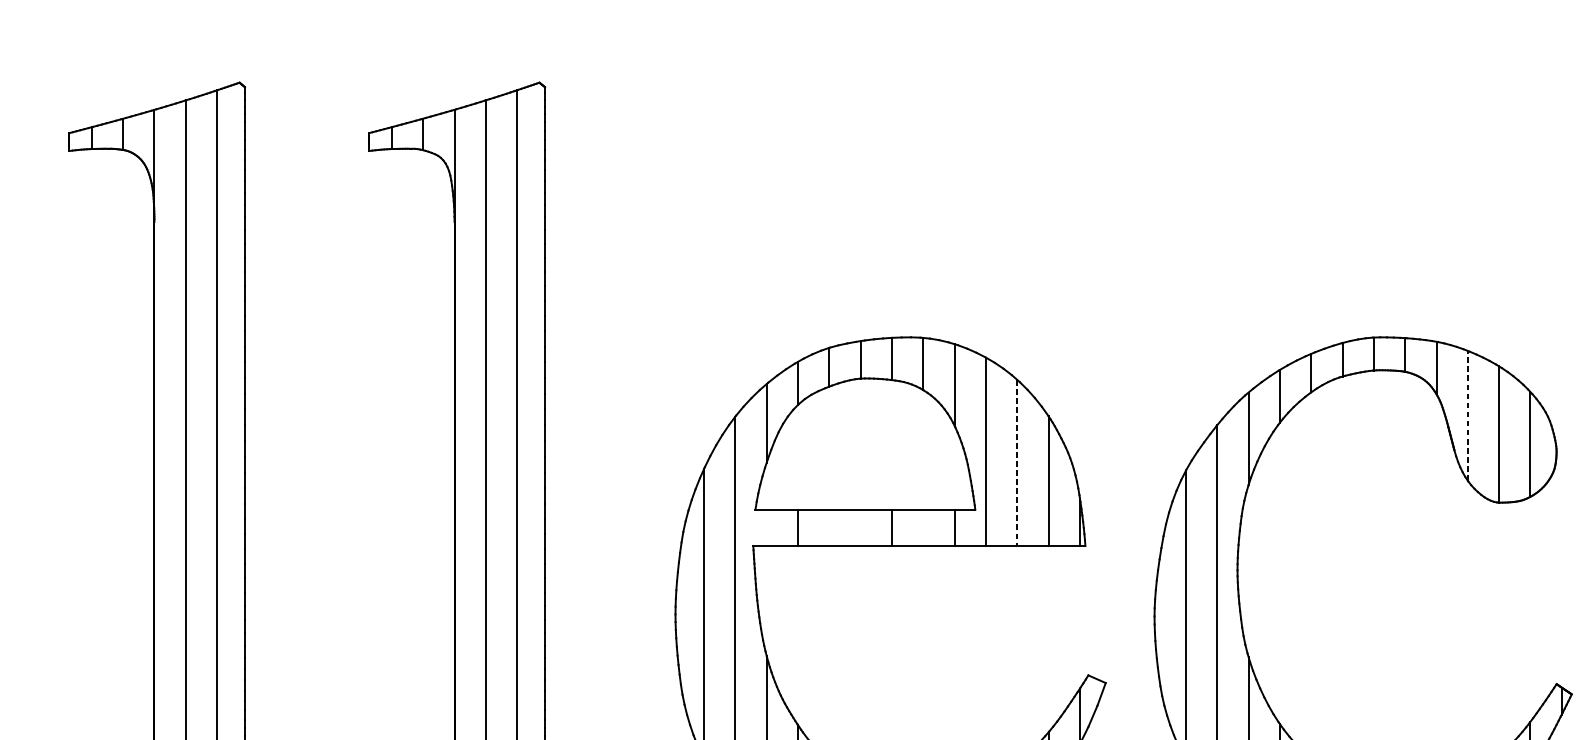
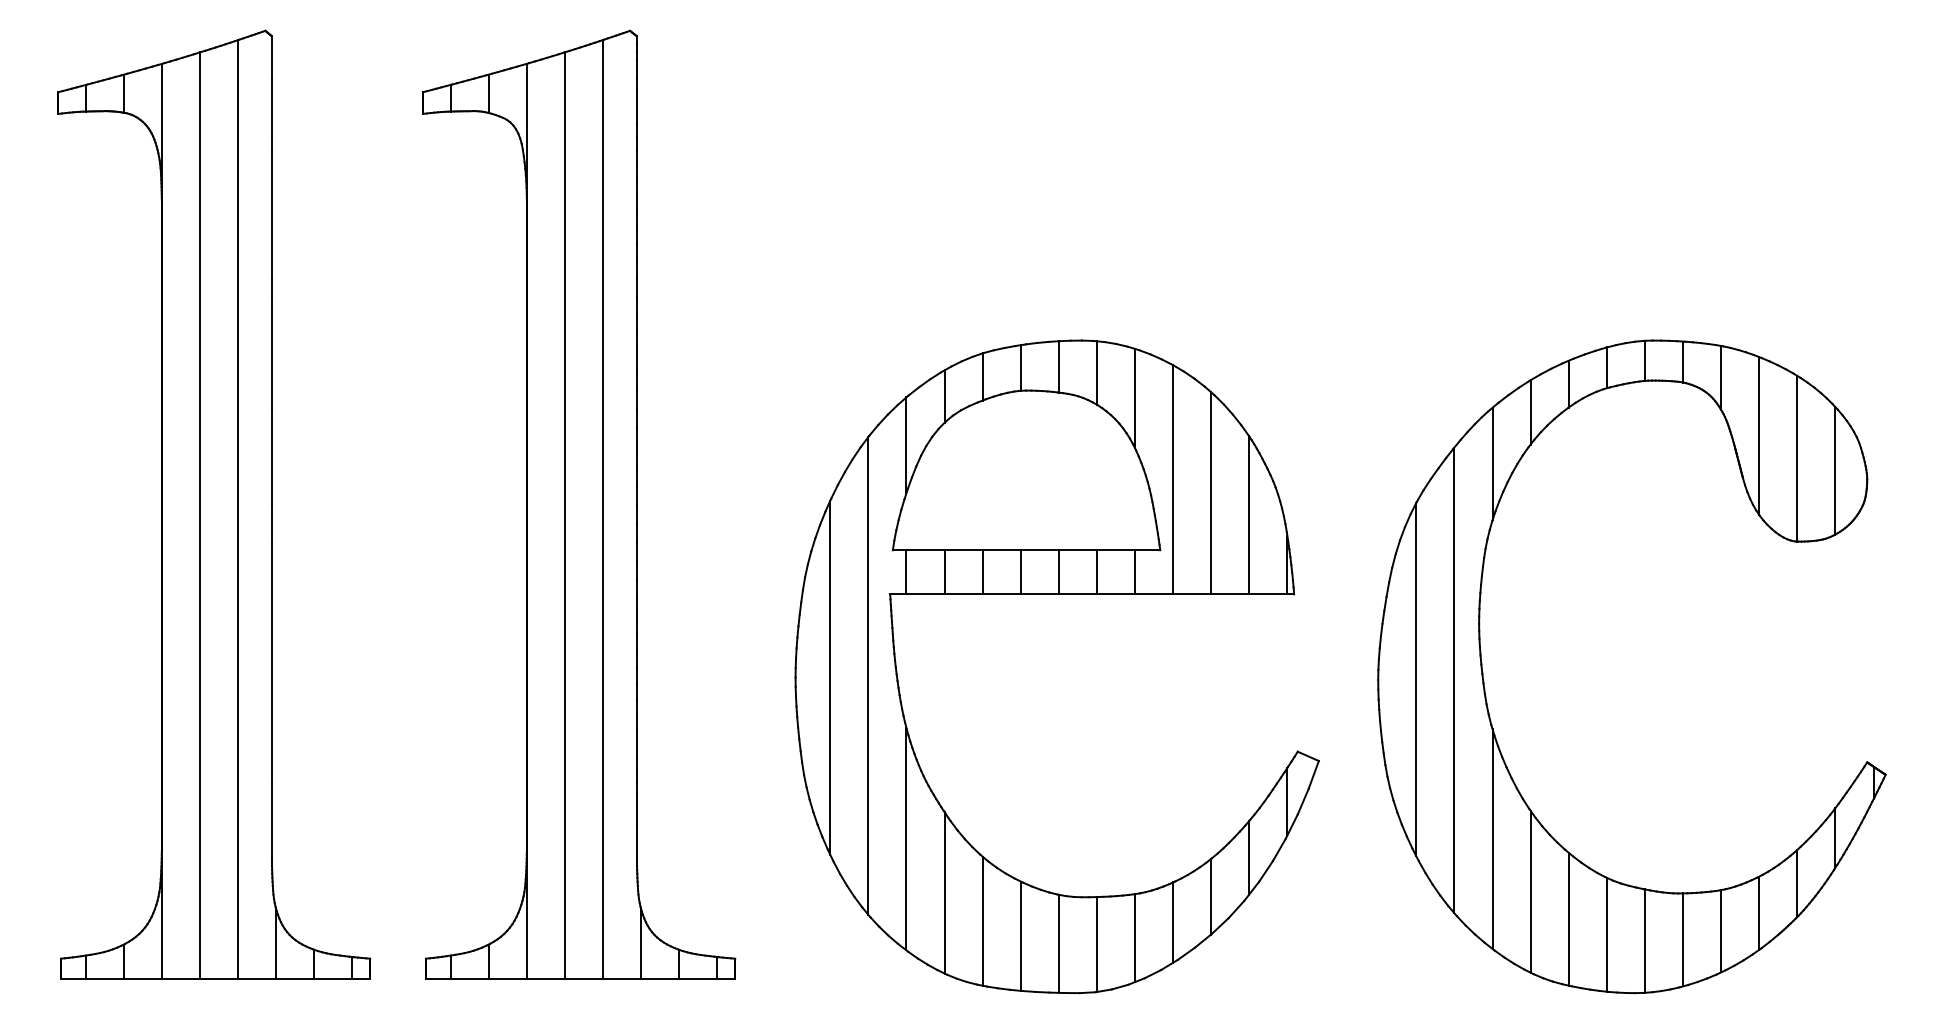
line: (1468, 416) -> (1759, 436), dashed -> solid
line: (1017, 463) -> (1211, 493), dashed -> solid
line: (766, 528) -> (906, 572), added
line: (829, 528) -> (982, 572), added
line: (860, 528) -> (1020, 572), added
line: (922, 528) -> (1096, 572), added

